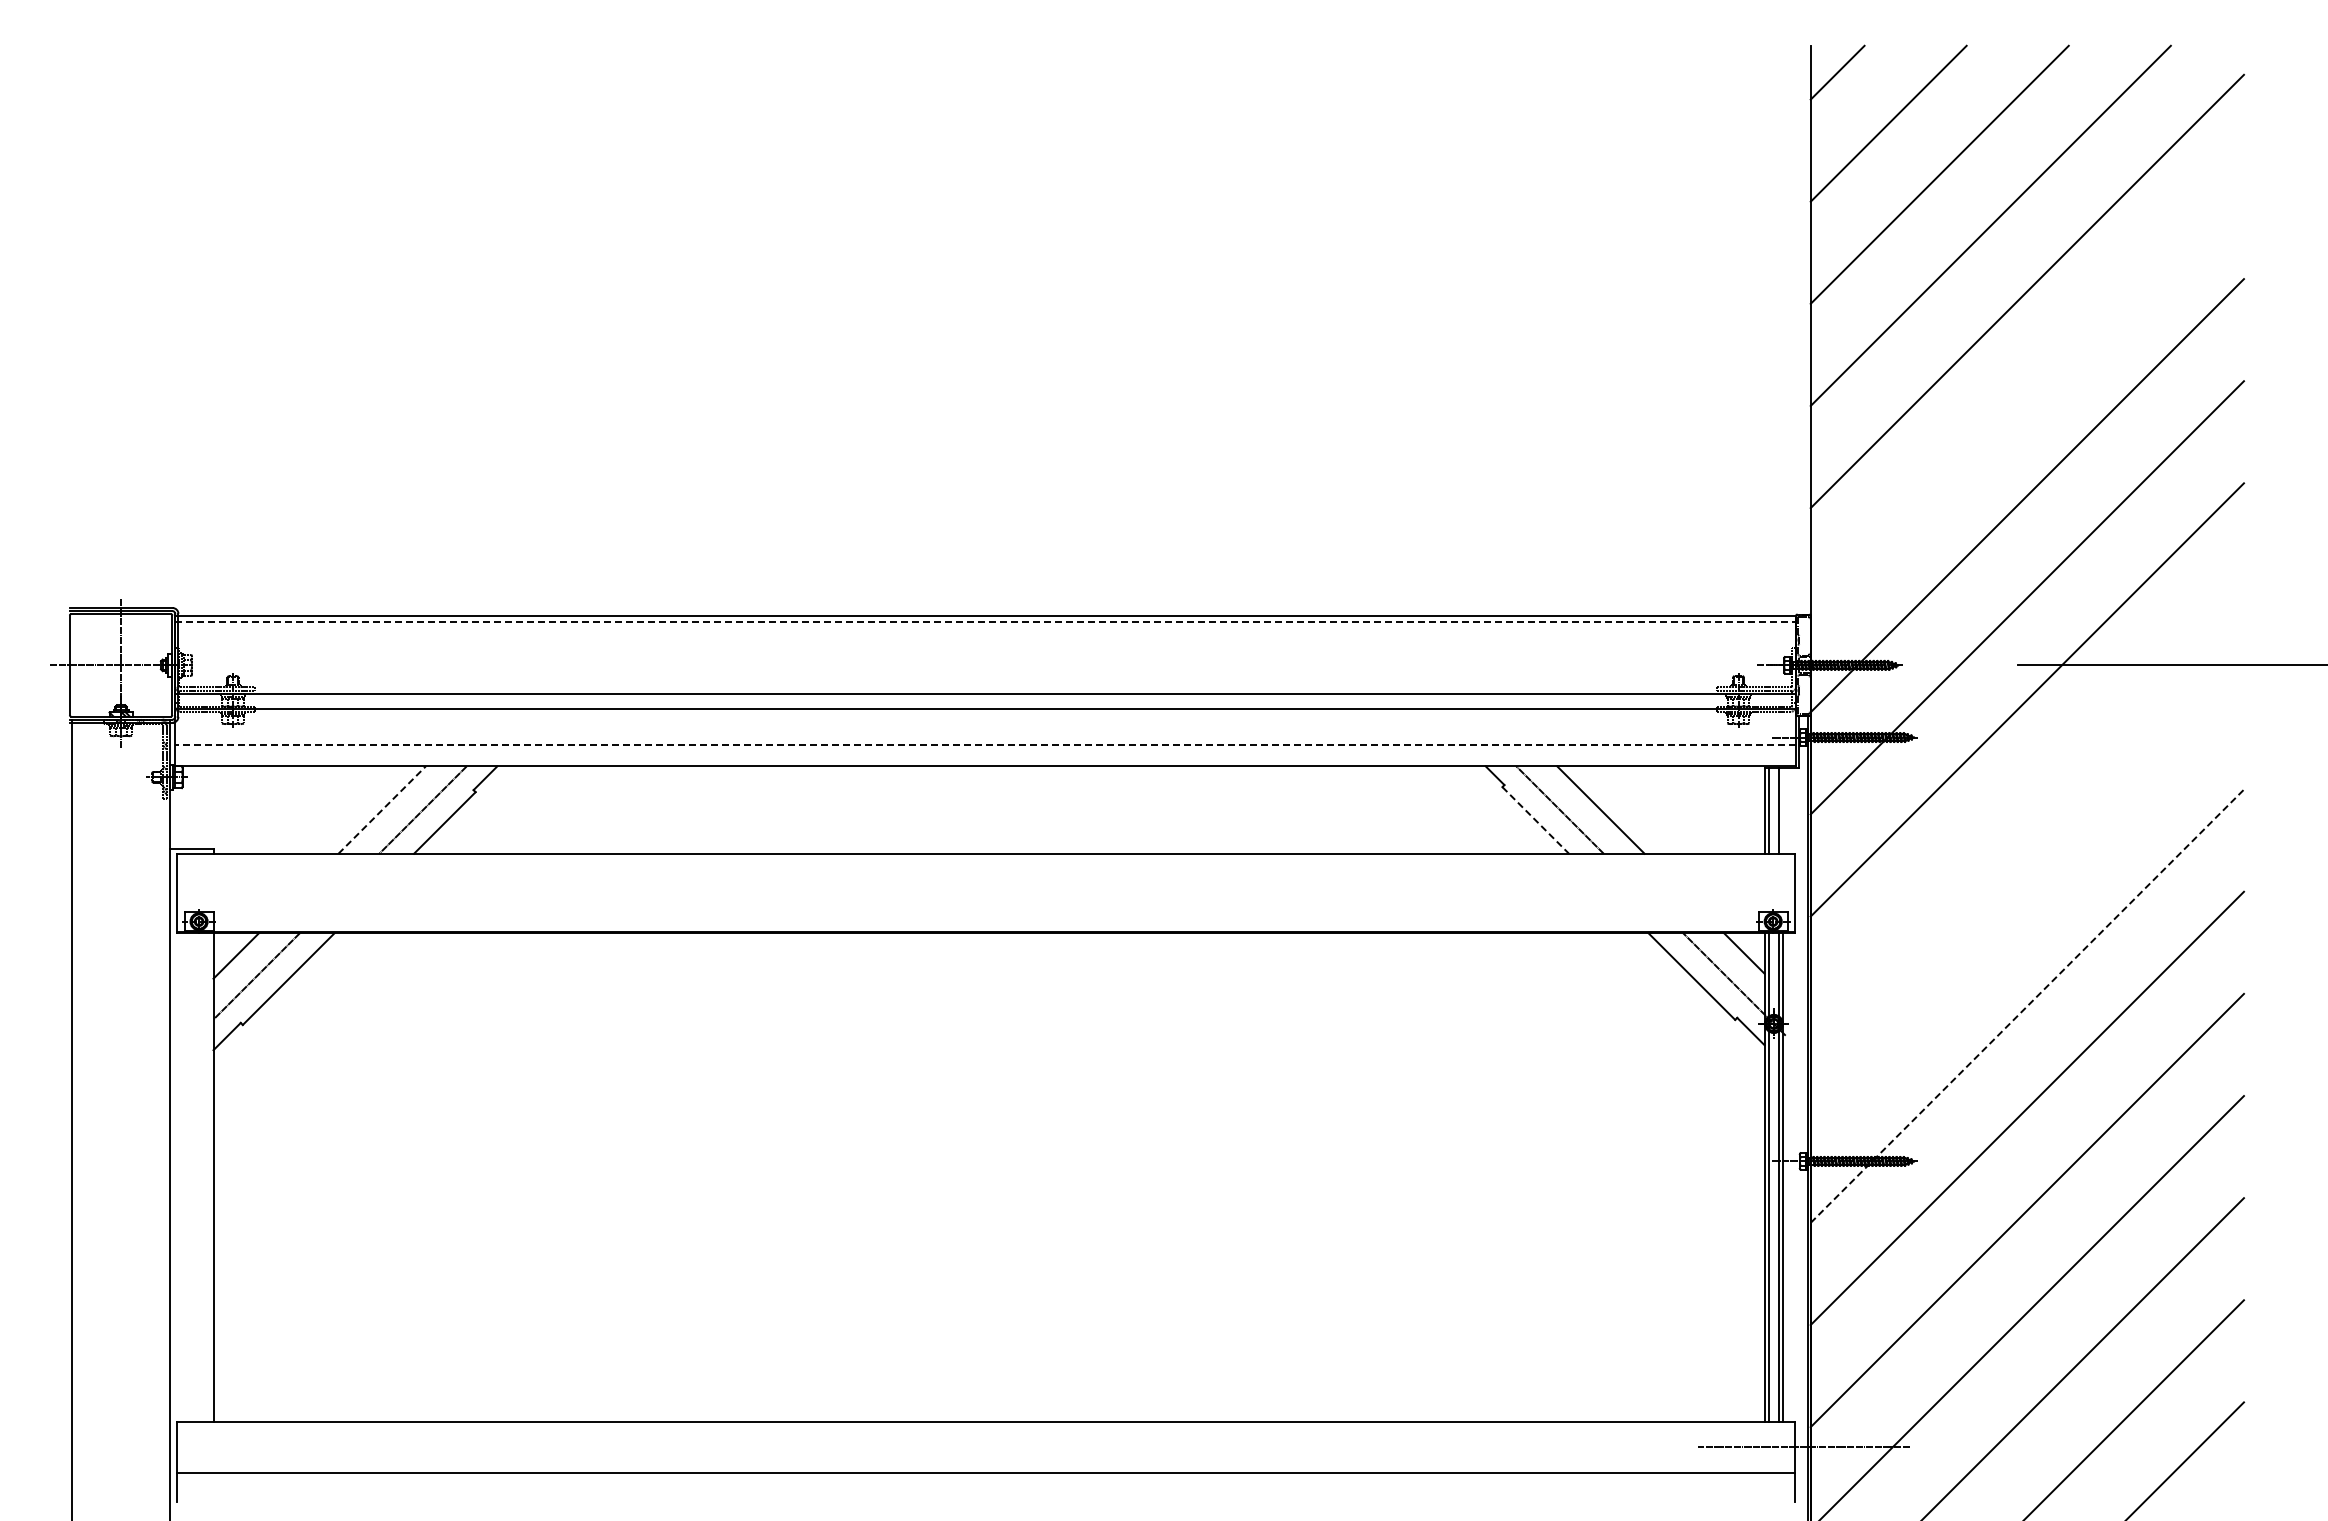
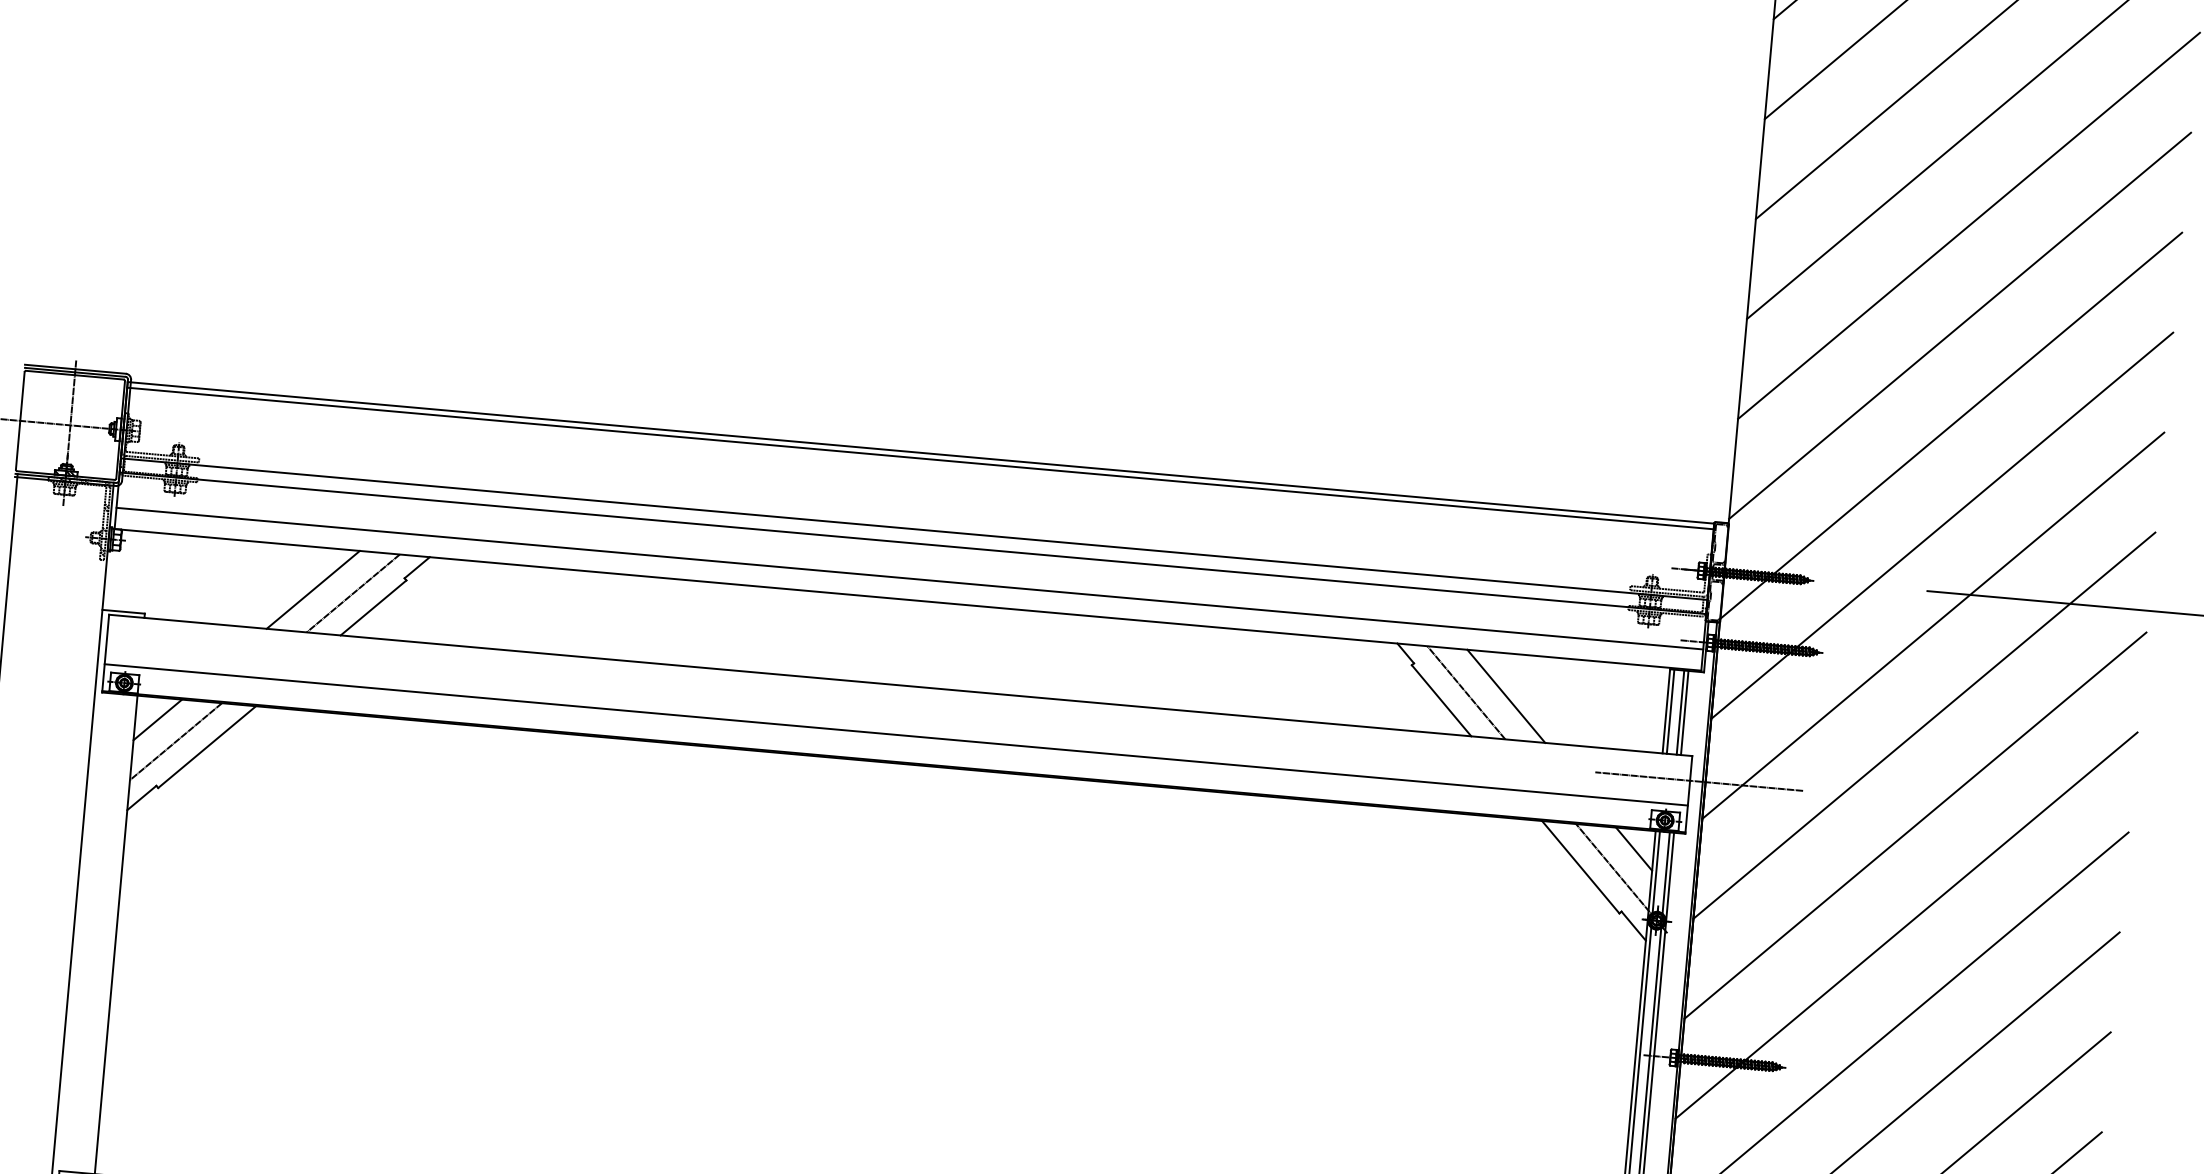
line: (2026, 393) -> (1959, 325), added
line: (985, 622) -> (920, 458), dashed -> solid
line: (985, 744) -> (909, 578), dashed -> solid
line: (2026, 801) -> (1923, 725), added
line: (382, 810) -> (313, 590), dashed -> solid
line: (1783, 810) -> (1684, 712), added
line: (1536, 820) -> (1442, 700), dashed -> solid
line: (1804, 879) -> (1699, 782), added
line: (2026, 903) -> (1914, 824), added
line: (985, 904) -> (895, 734), added
line: (2027, 1005) -> (1906, 924), dashed -> solid

